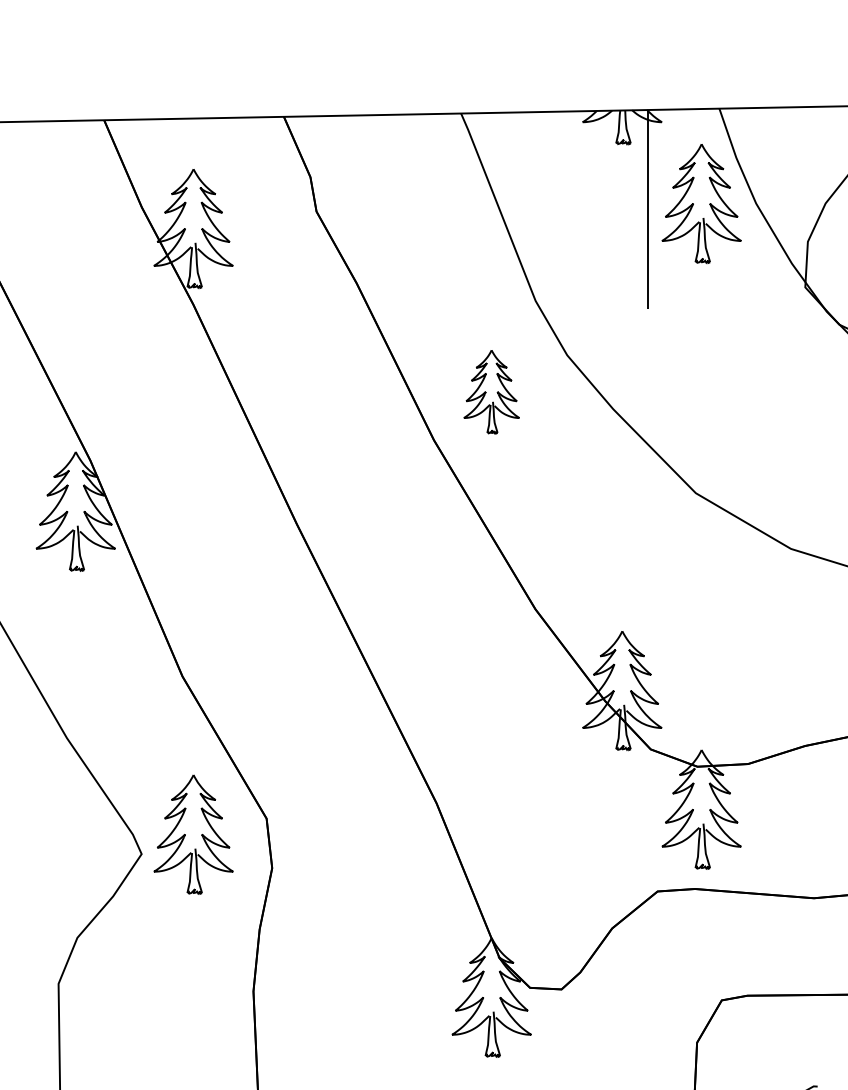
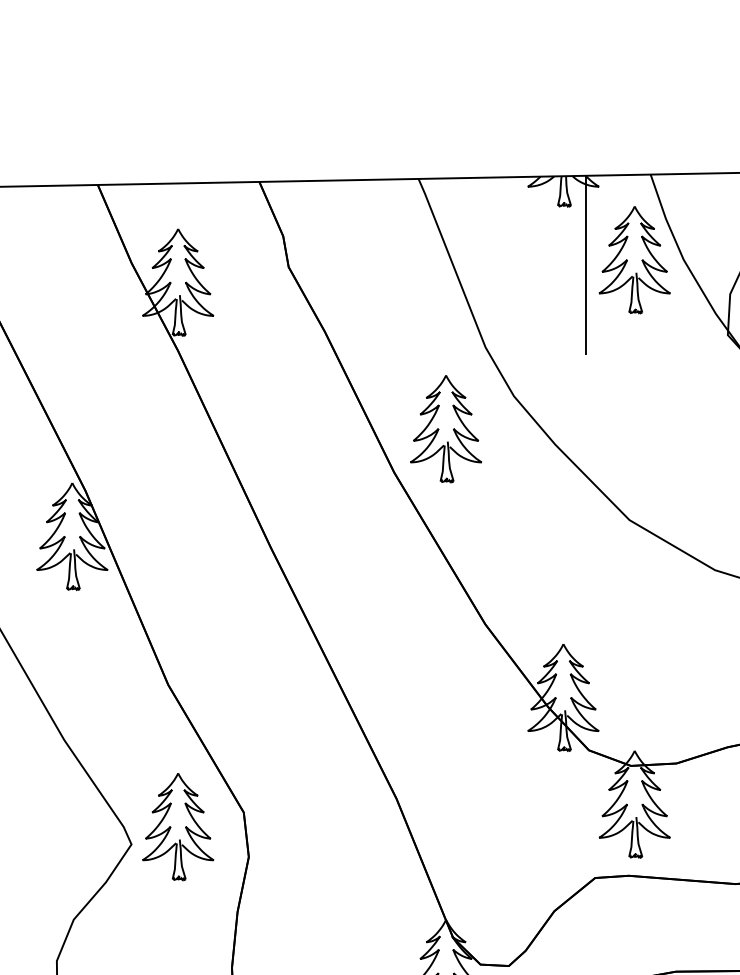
part: (491, 392) -> (445, 429), size x1.43

